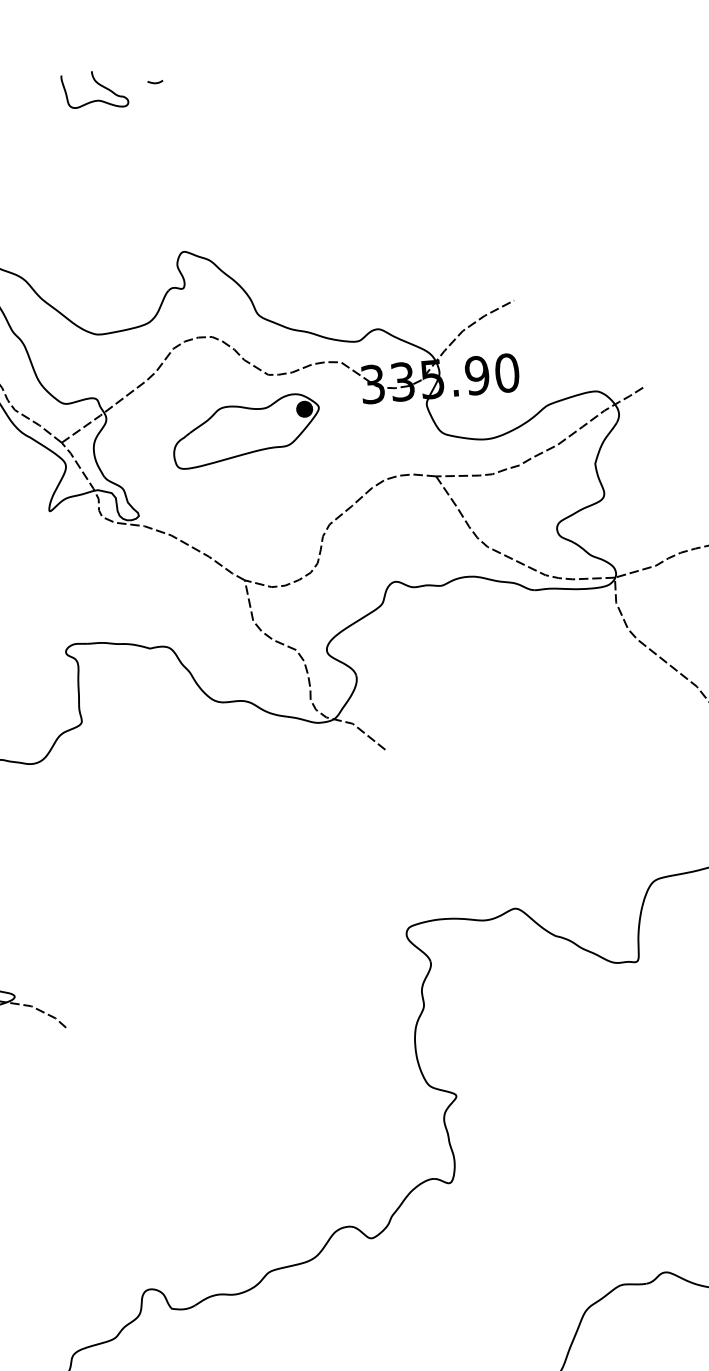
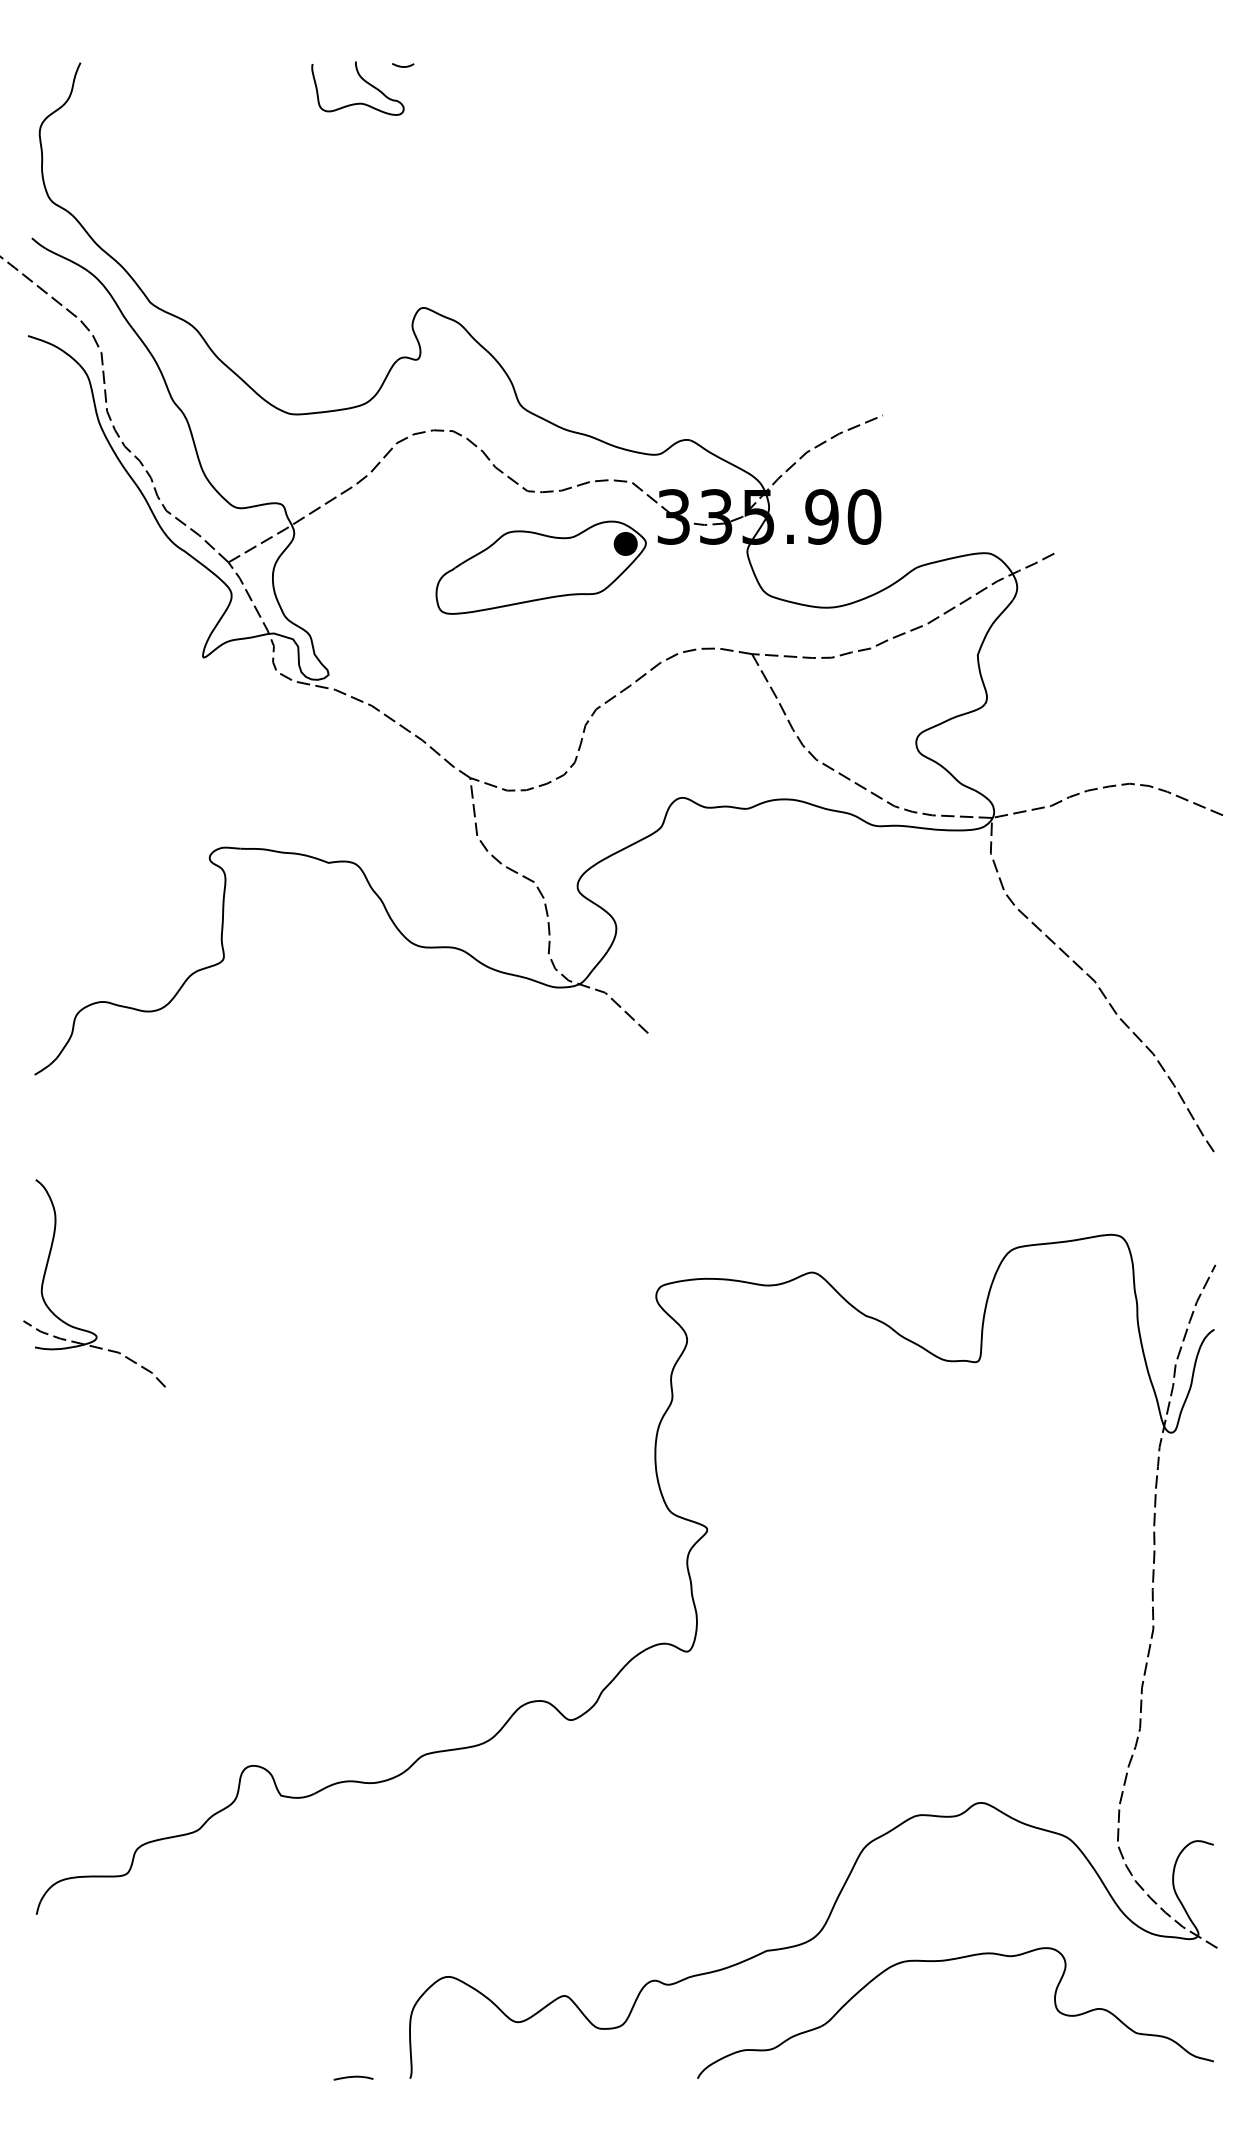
curve: (96, 83) -> (361, 79), moved
part: (245, 430) -> (540, 567), moved

